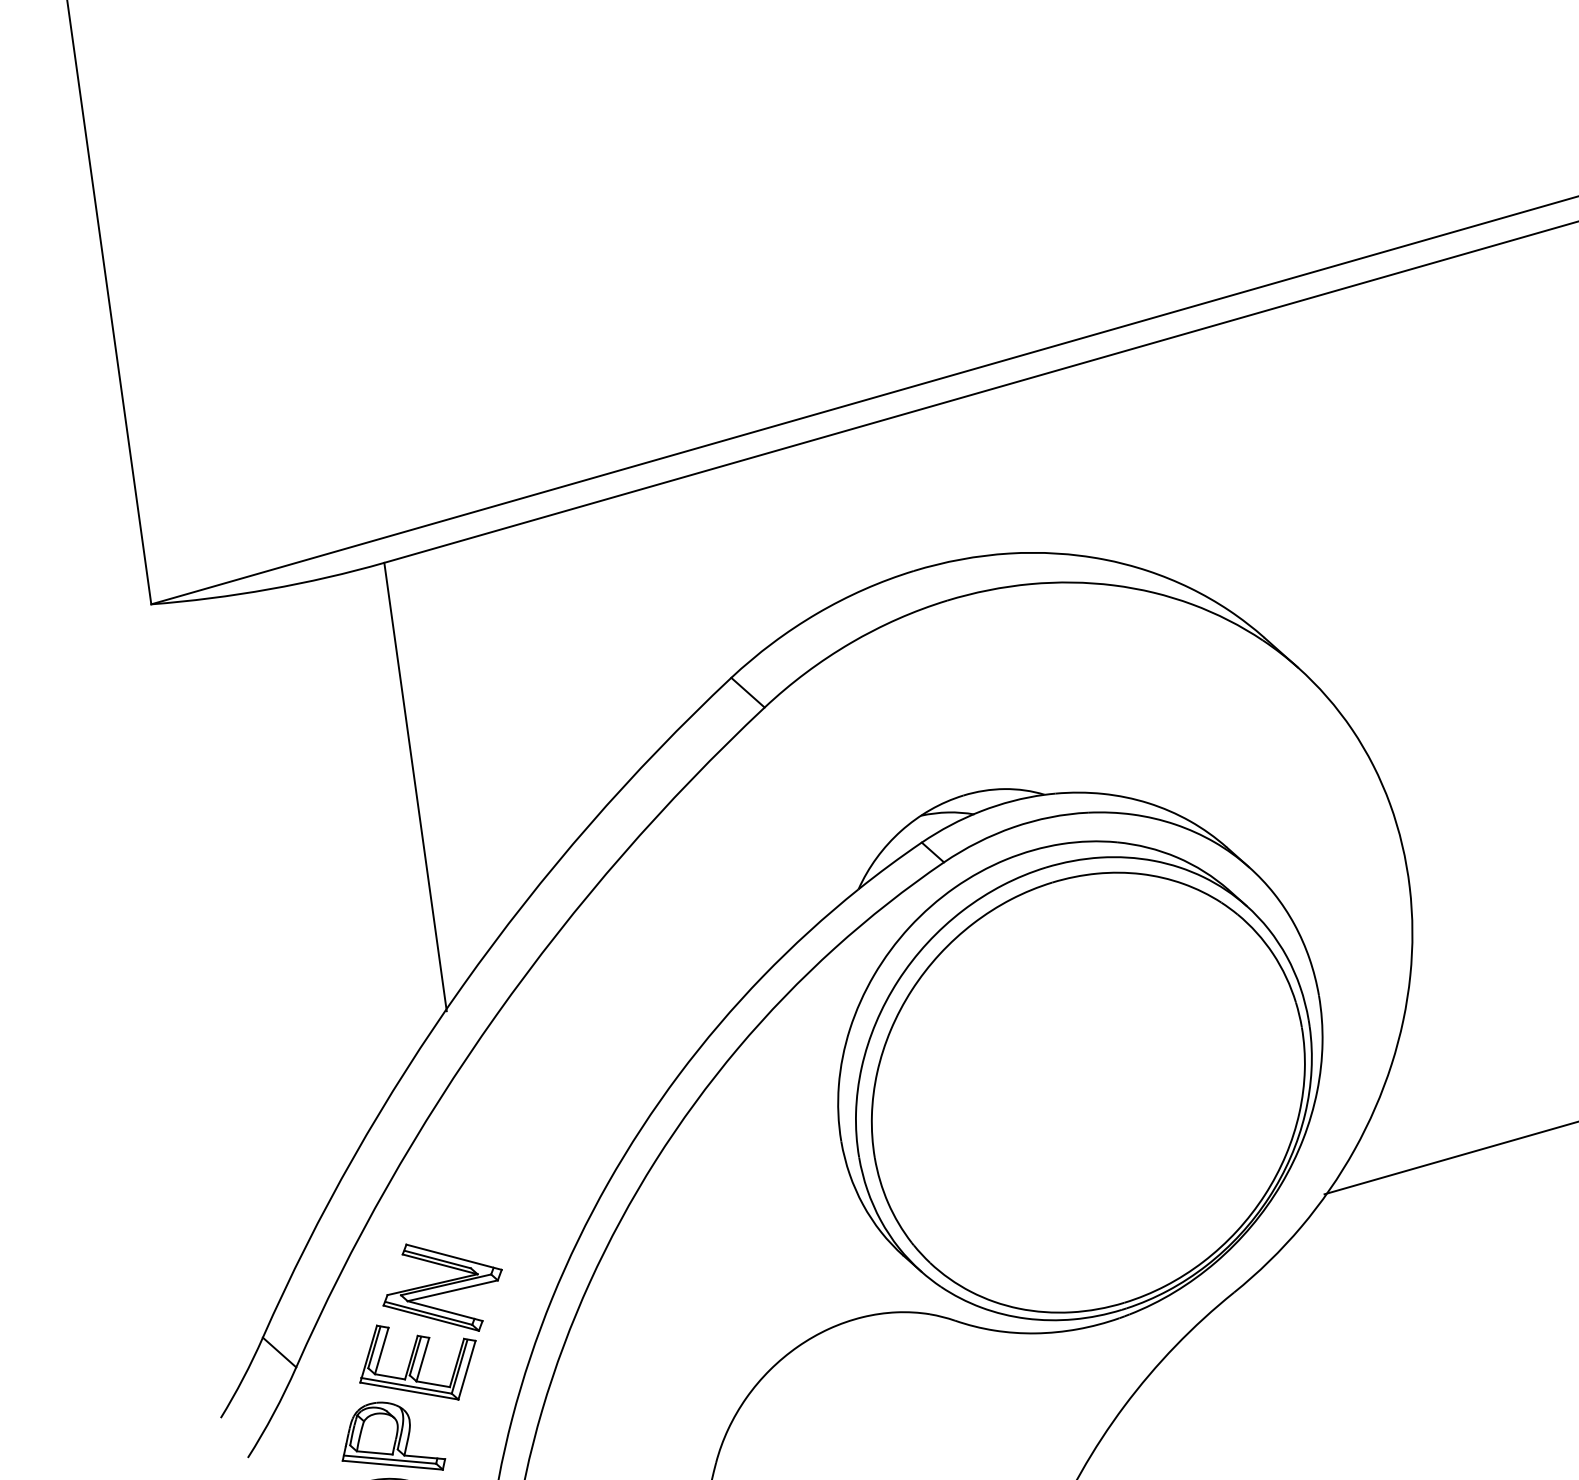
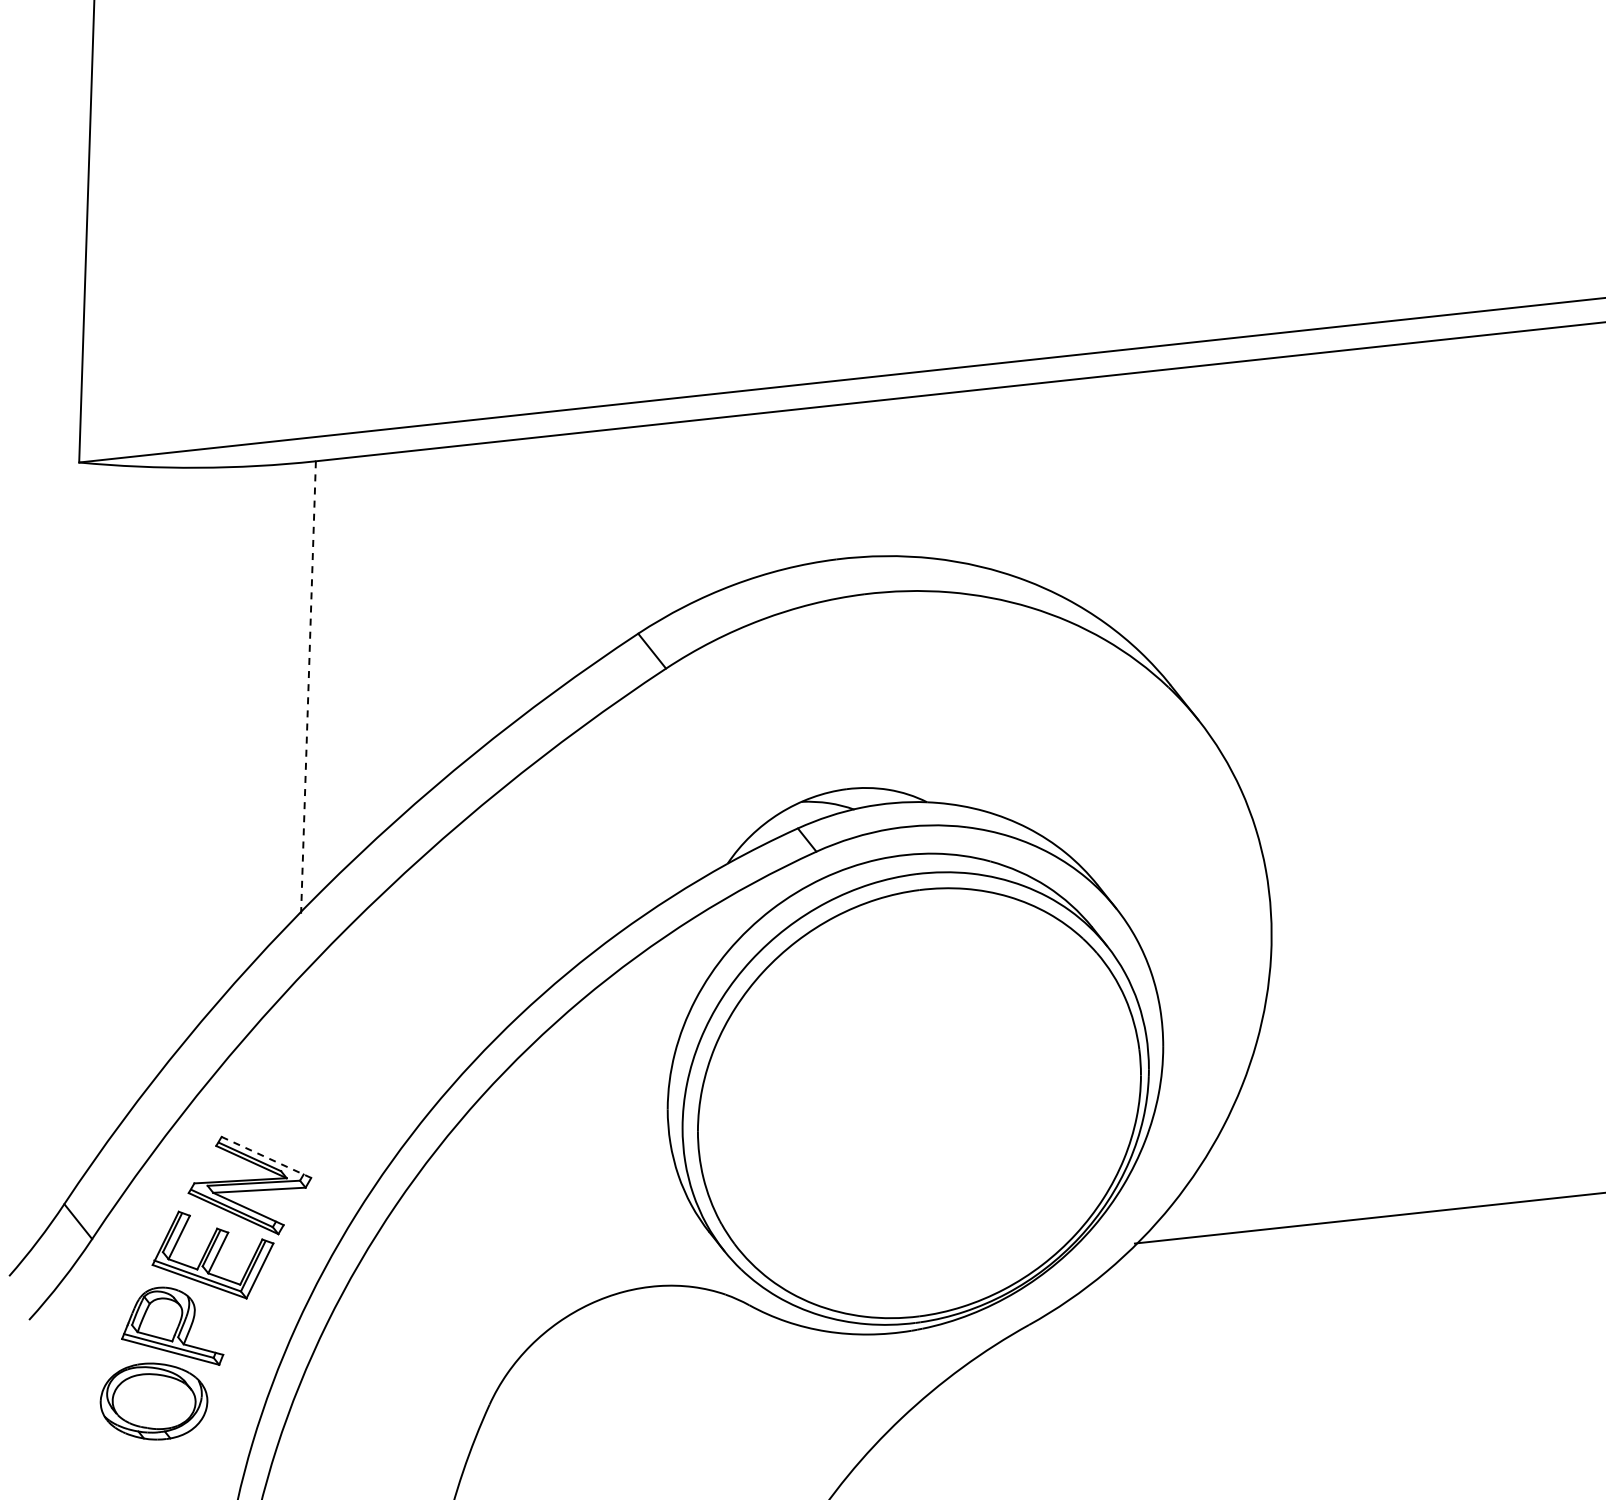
line: (415, 788) -> (308, 688), solid -> dashed
line: (454, 1257) -> (266, 1157), solid -> dashed

